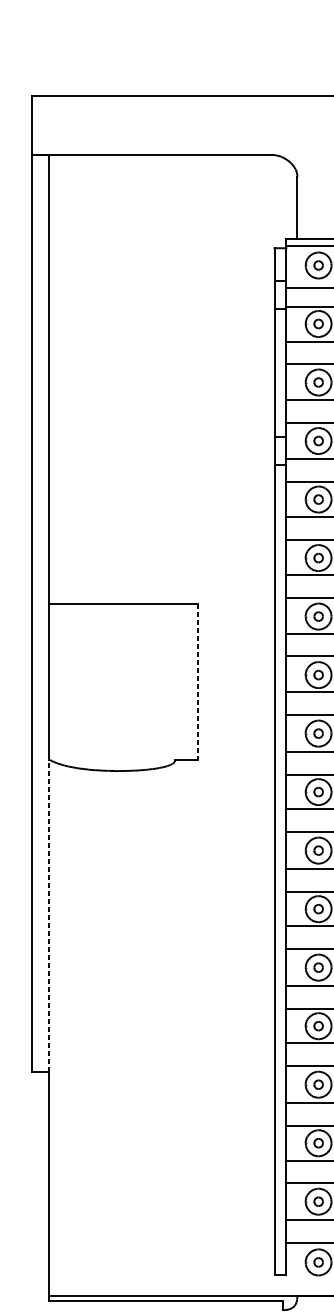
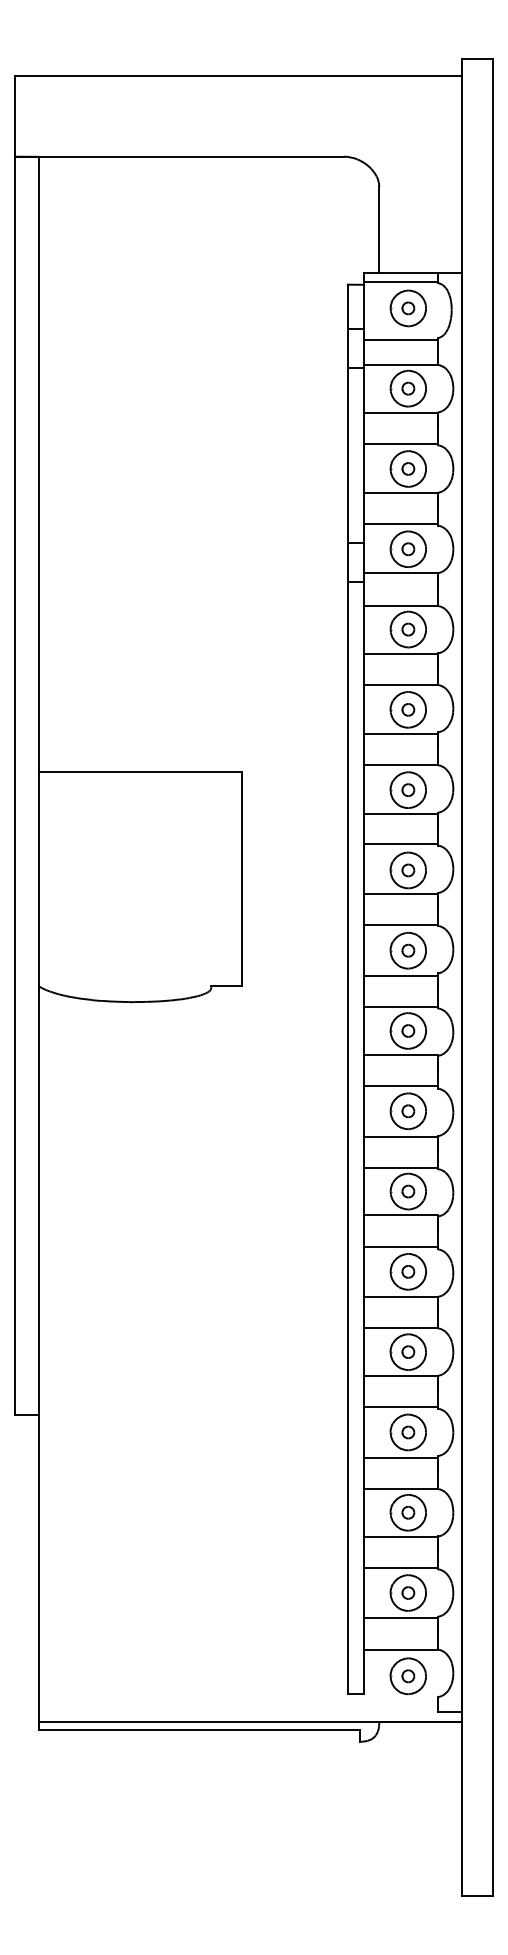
line: (197, 681) -> (242, 879), dashed -> solid
line: (49, 915) -> (38, 1200), dashed -> solid

